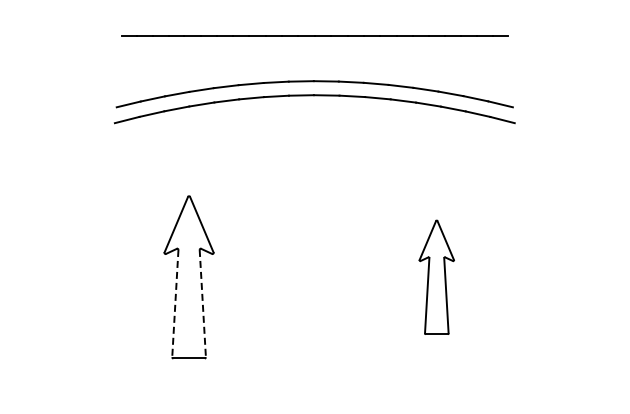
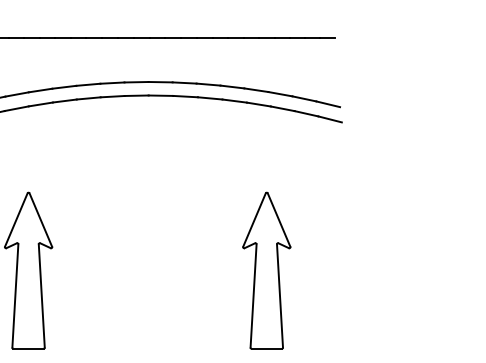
part: (436, 277) -> (266, 270), size x1.43
line: (175, 303) -> (15, 295), dashed -> solid
line: (202, 303) -> (41, 295), dashed -> solid

